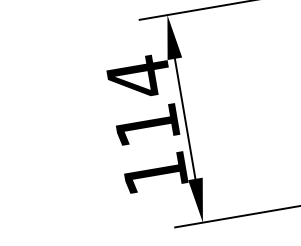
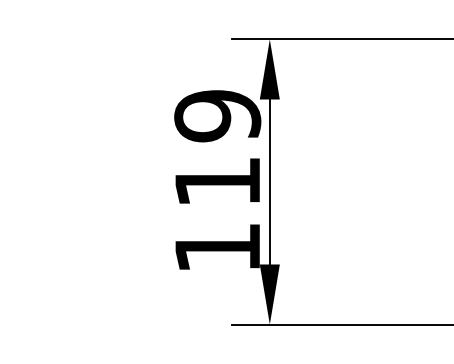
text: (138, 76) -> (217, 115), 114 -> 119

